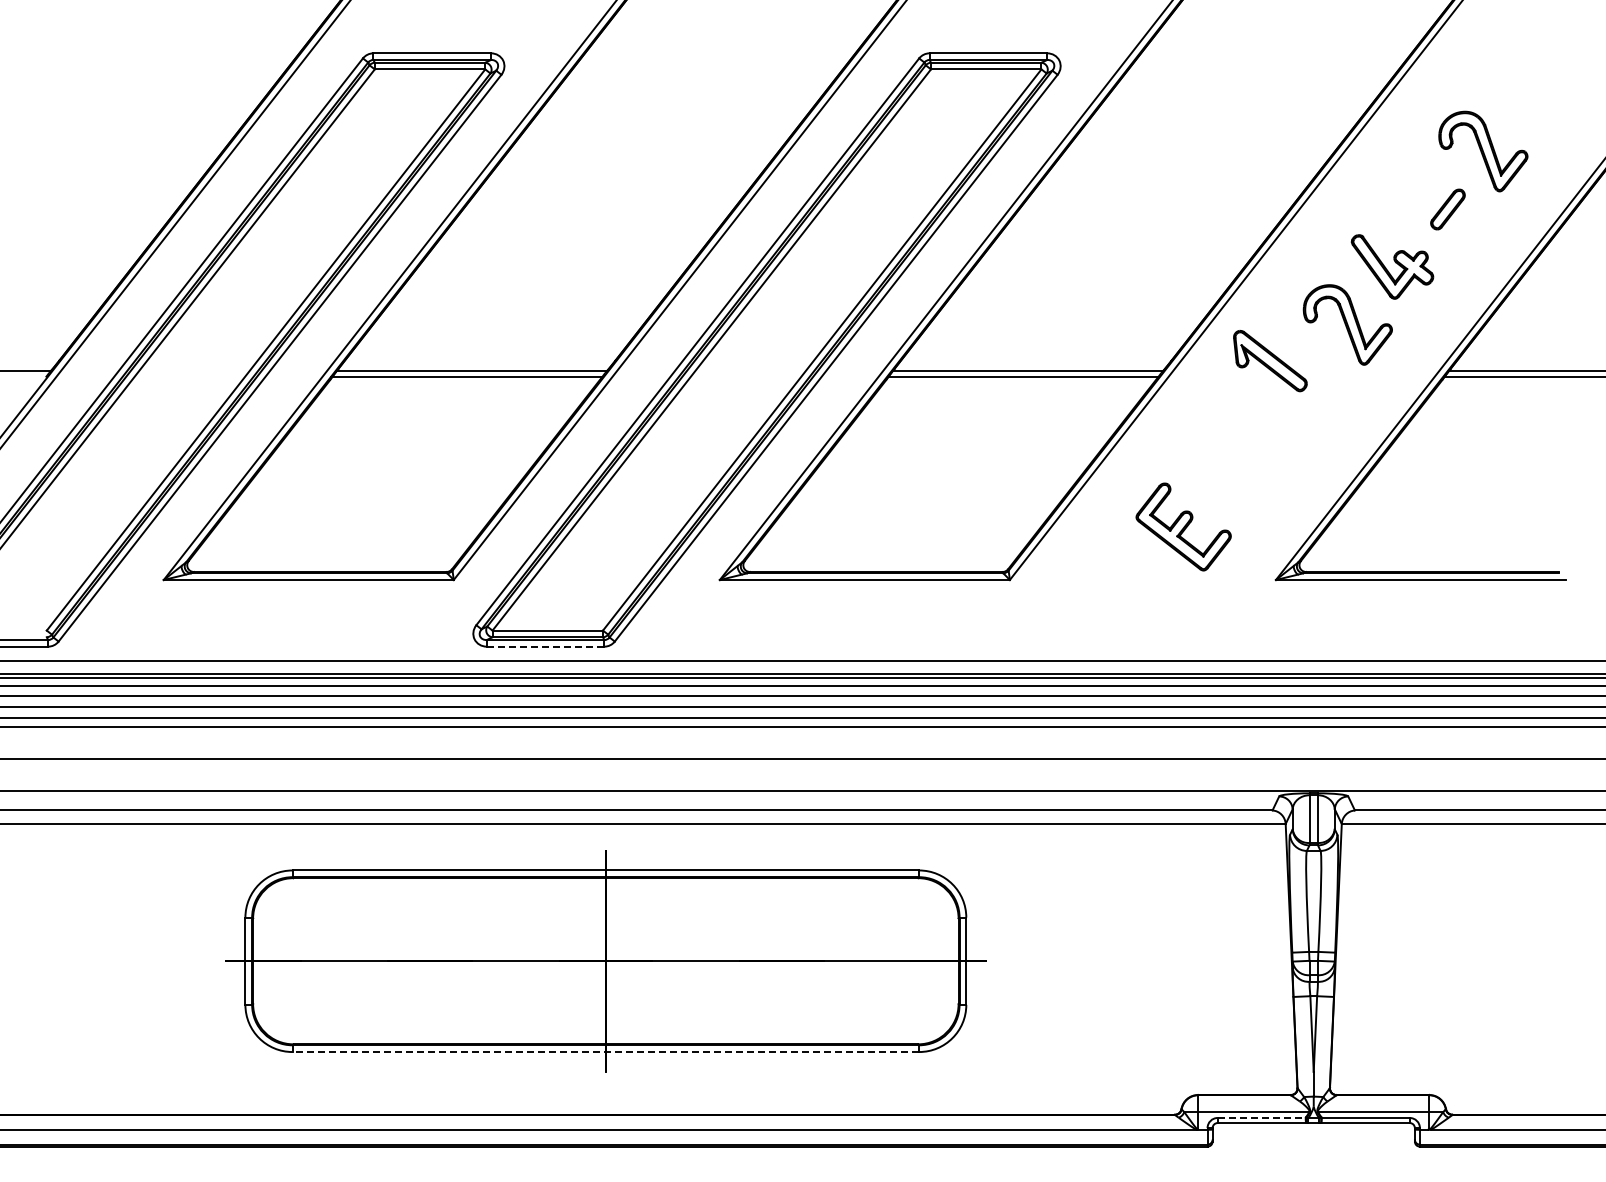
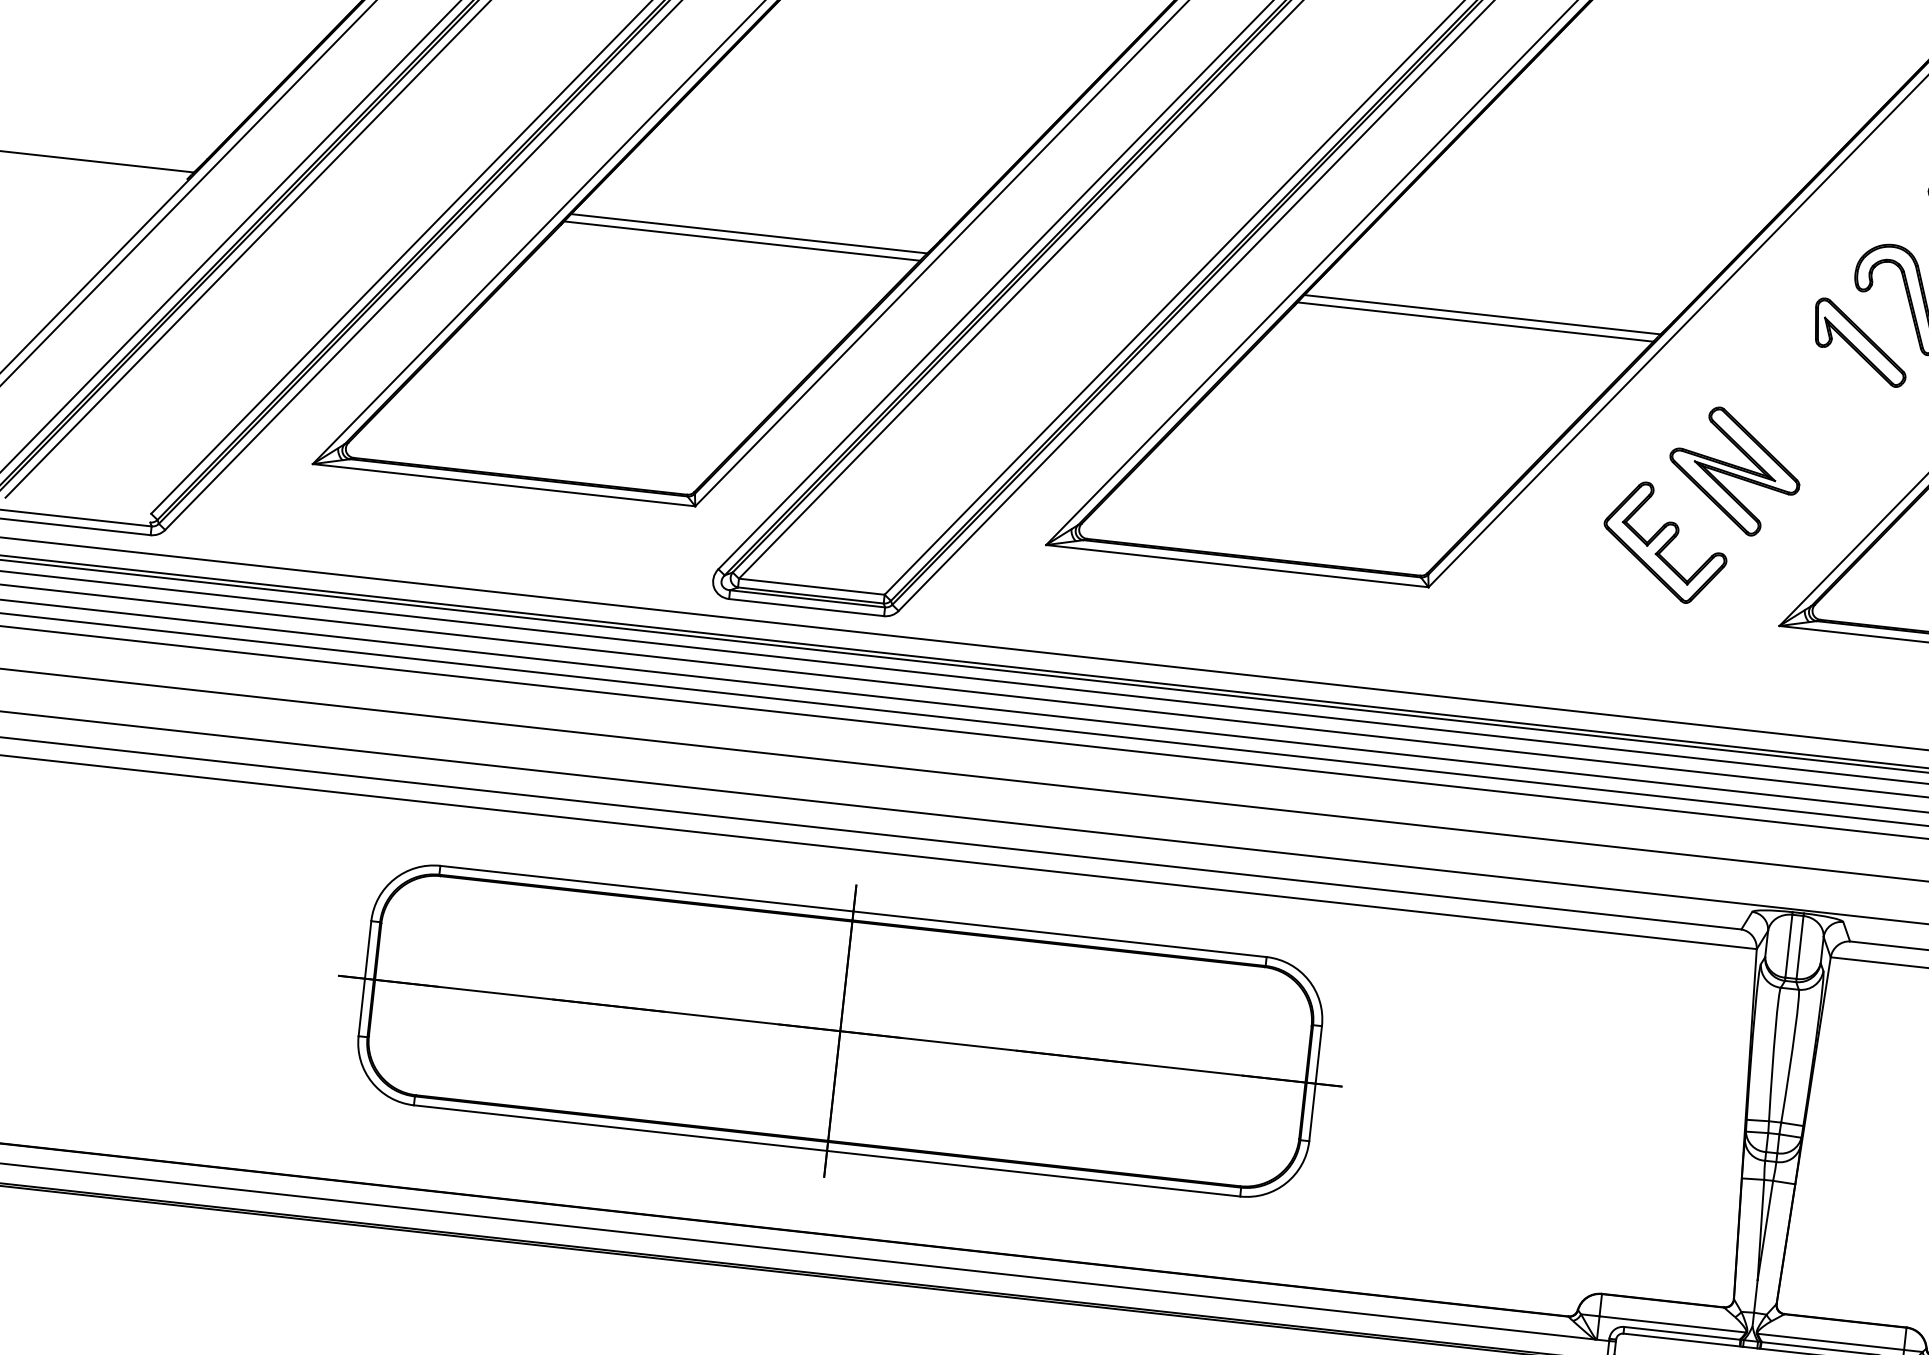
part: (1270, 361) -> (1860, 343), moved
part: (1229, 467) -> (1734, 470), added
line: (545, 646) -> (806, 607), dashed -> solid
line: (605, 1052) -> (826, 1151), dashed -> solid
line: (1262, 1117) -> (1683, 1332), dashed -> solid

